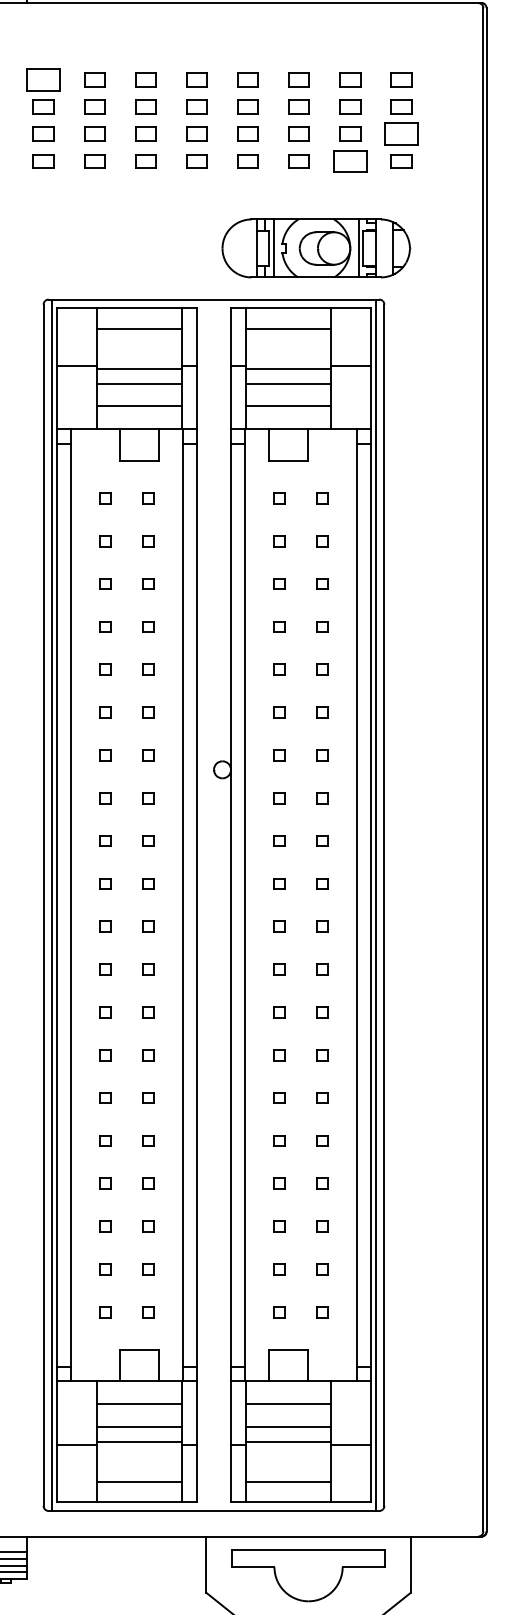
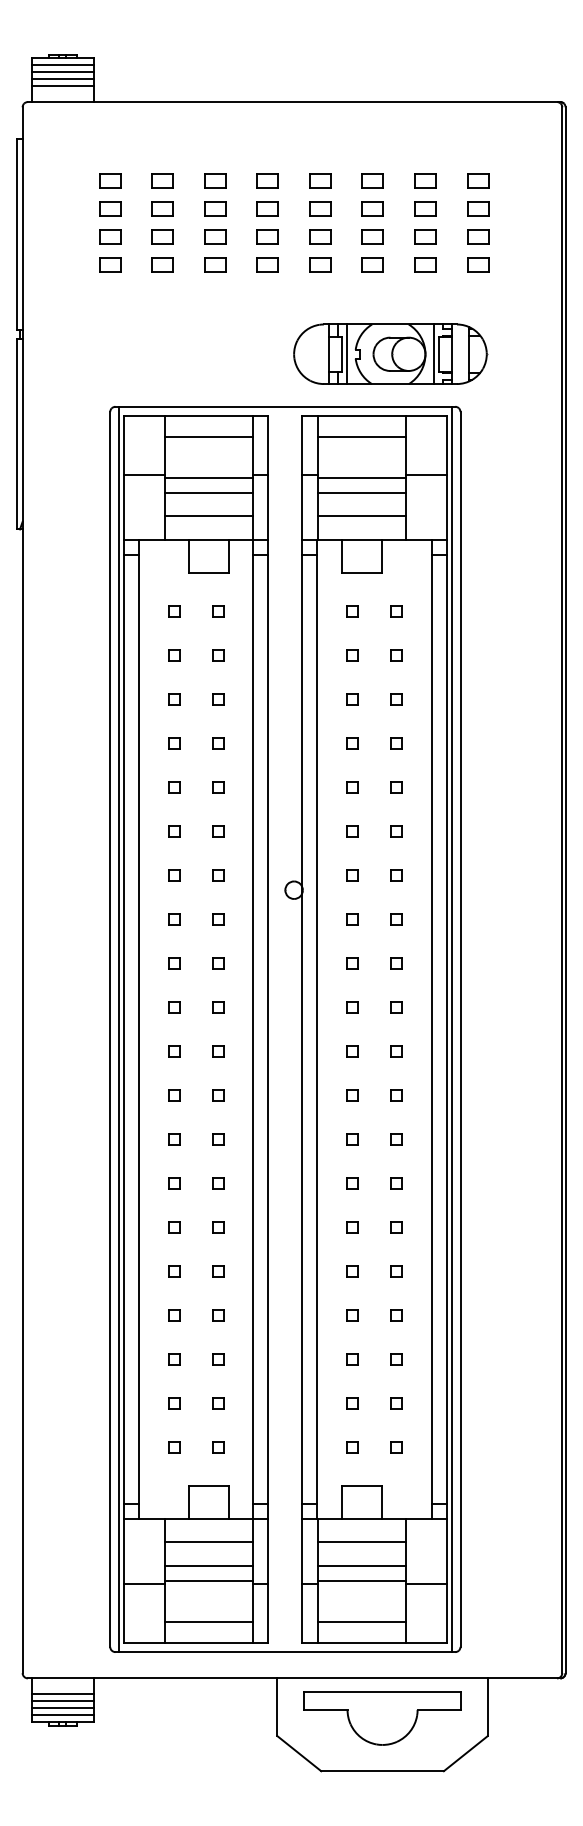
part: (43, 79) -> (110, 180), size x0.62
part: (401, 133) -> (478, 236), size x0.62
part: (350, 161) -> (425, 264), size x0.62

